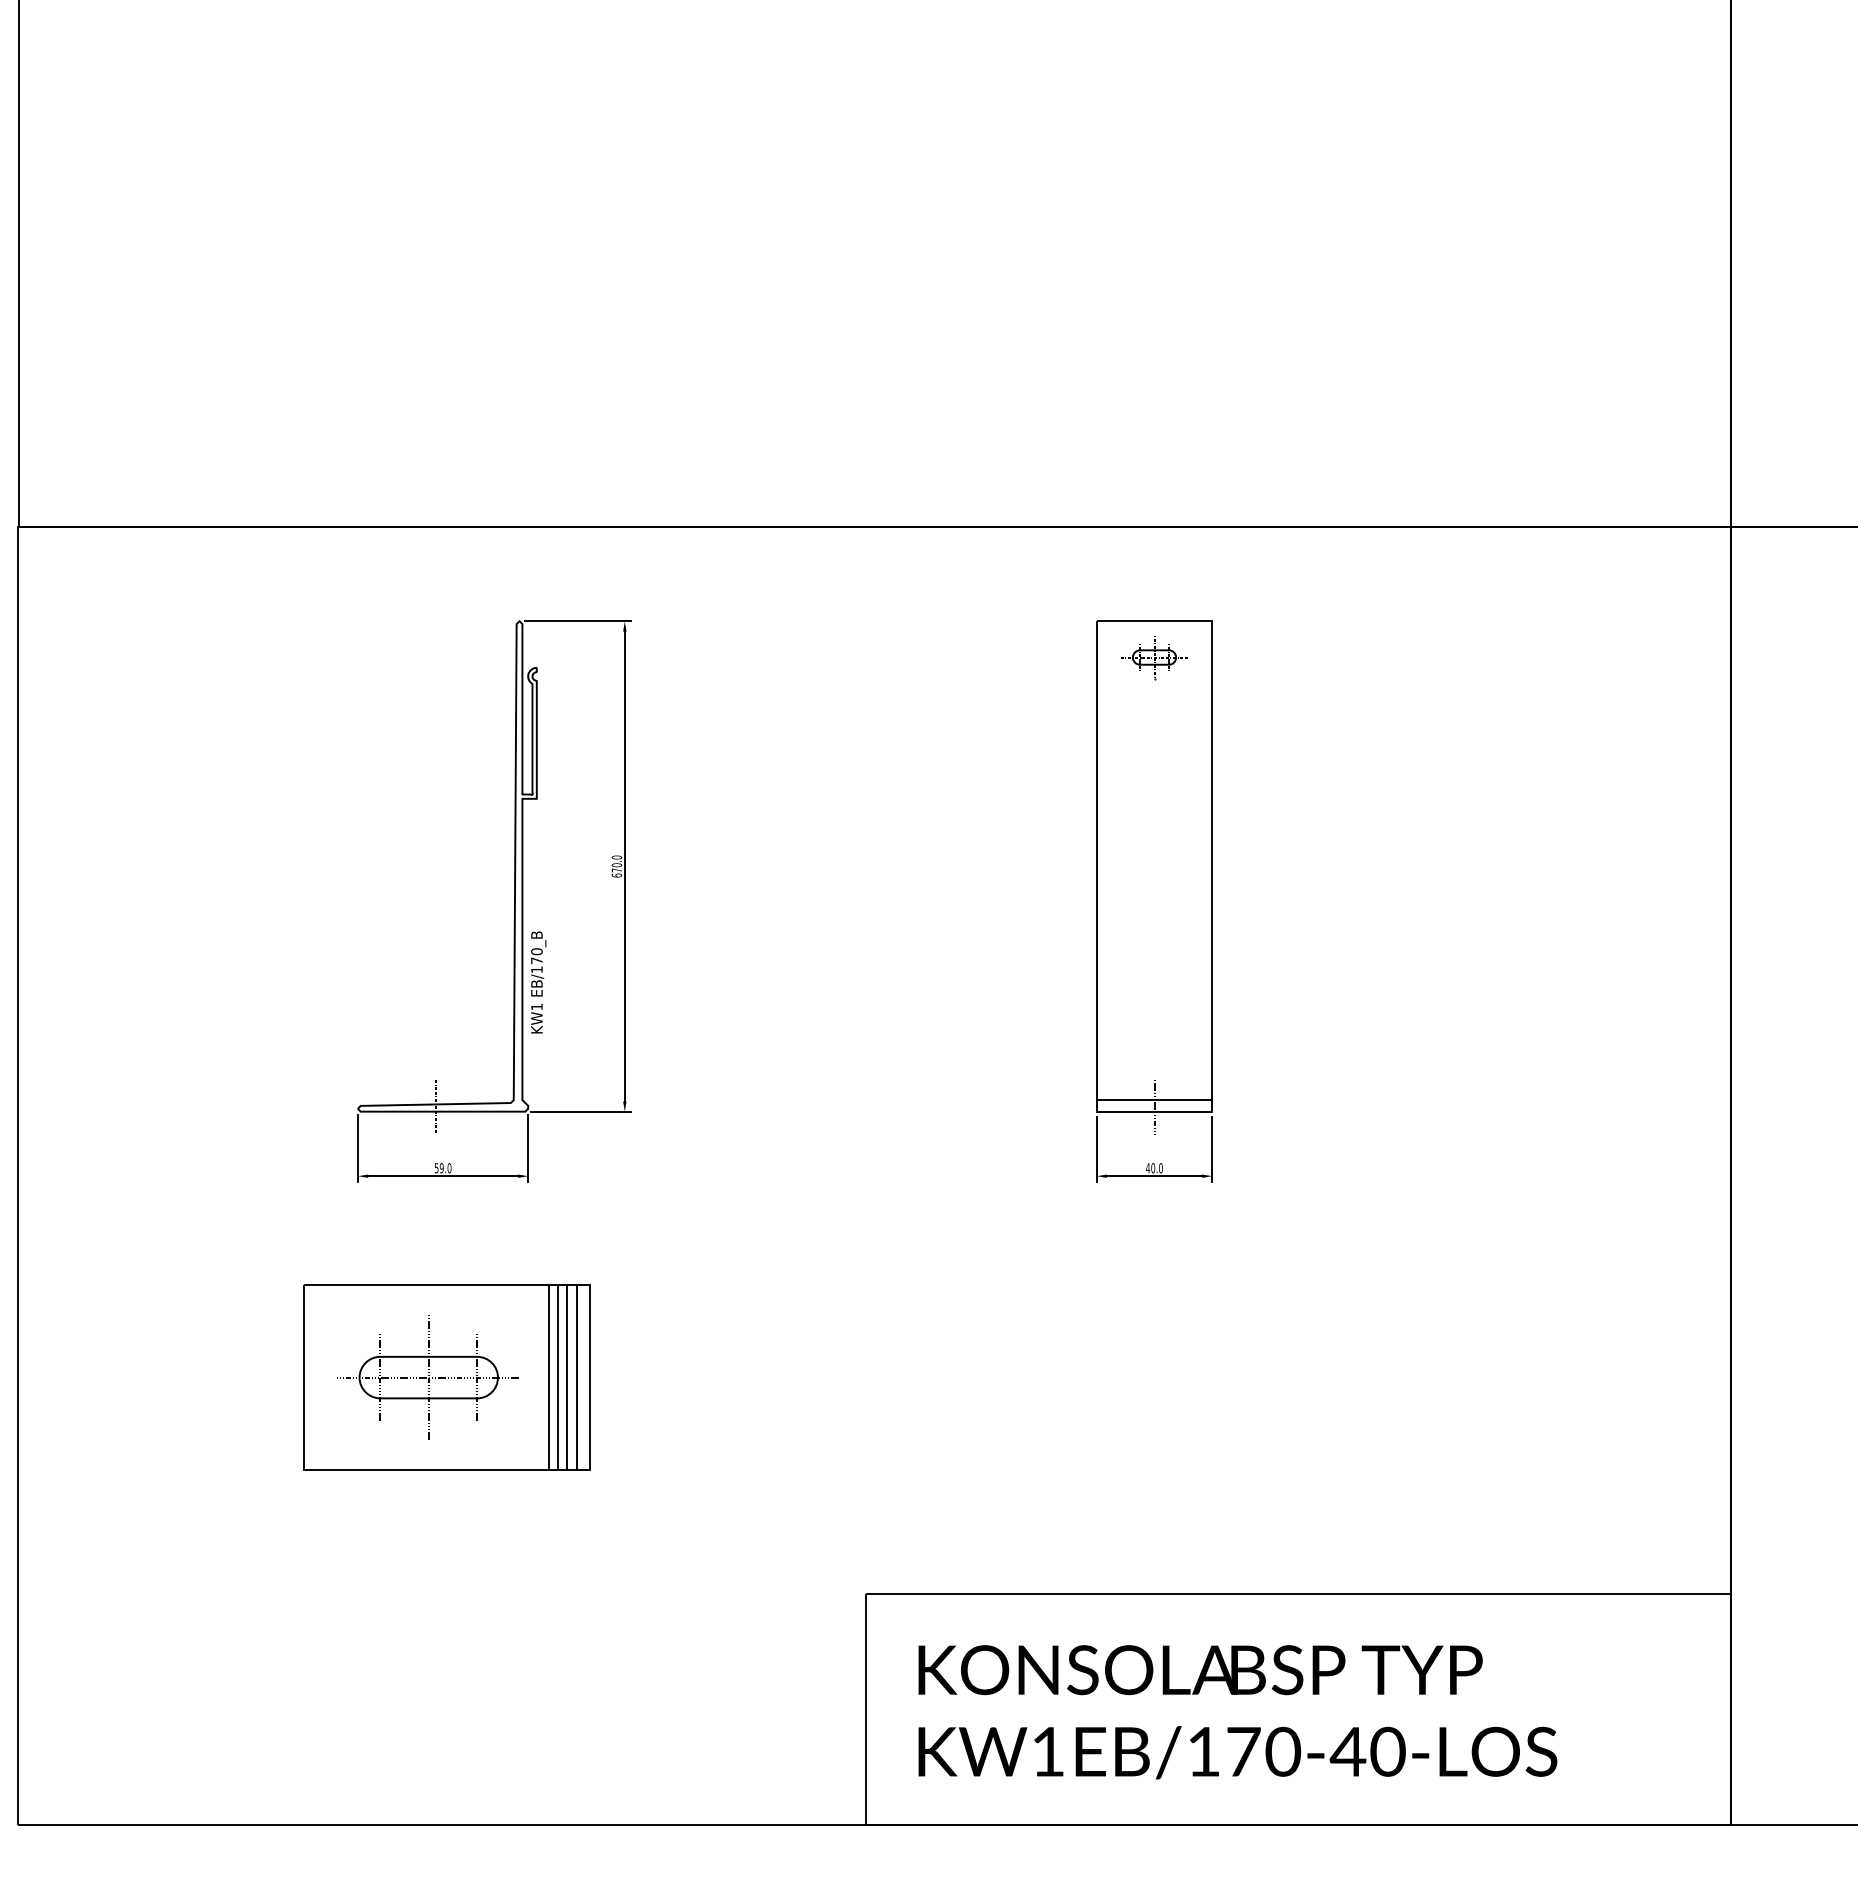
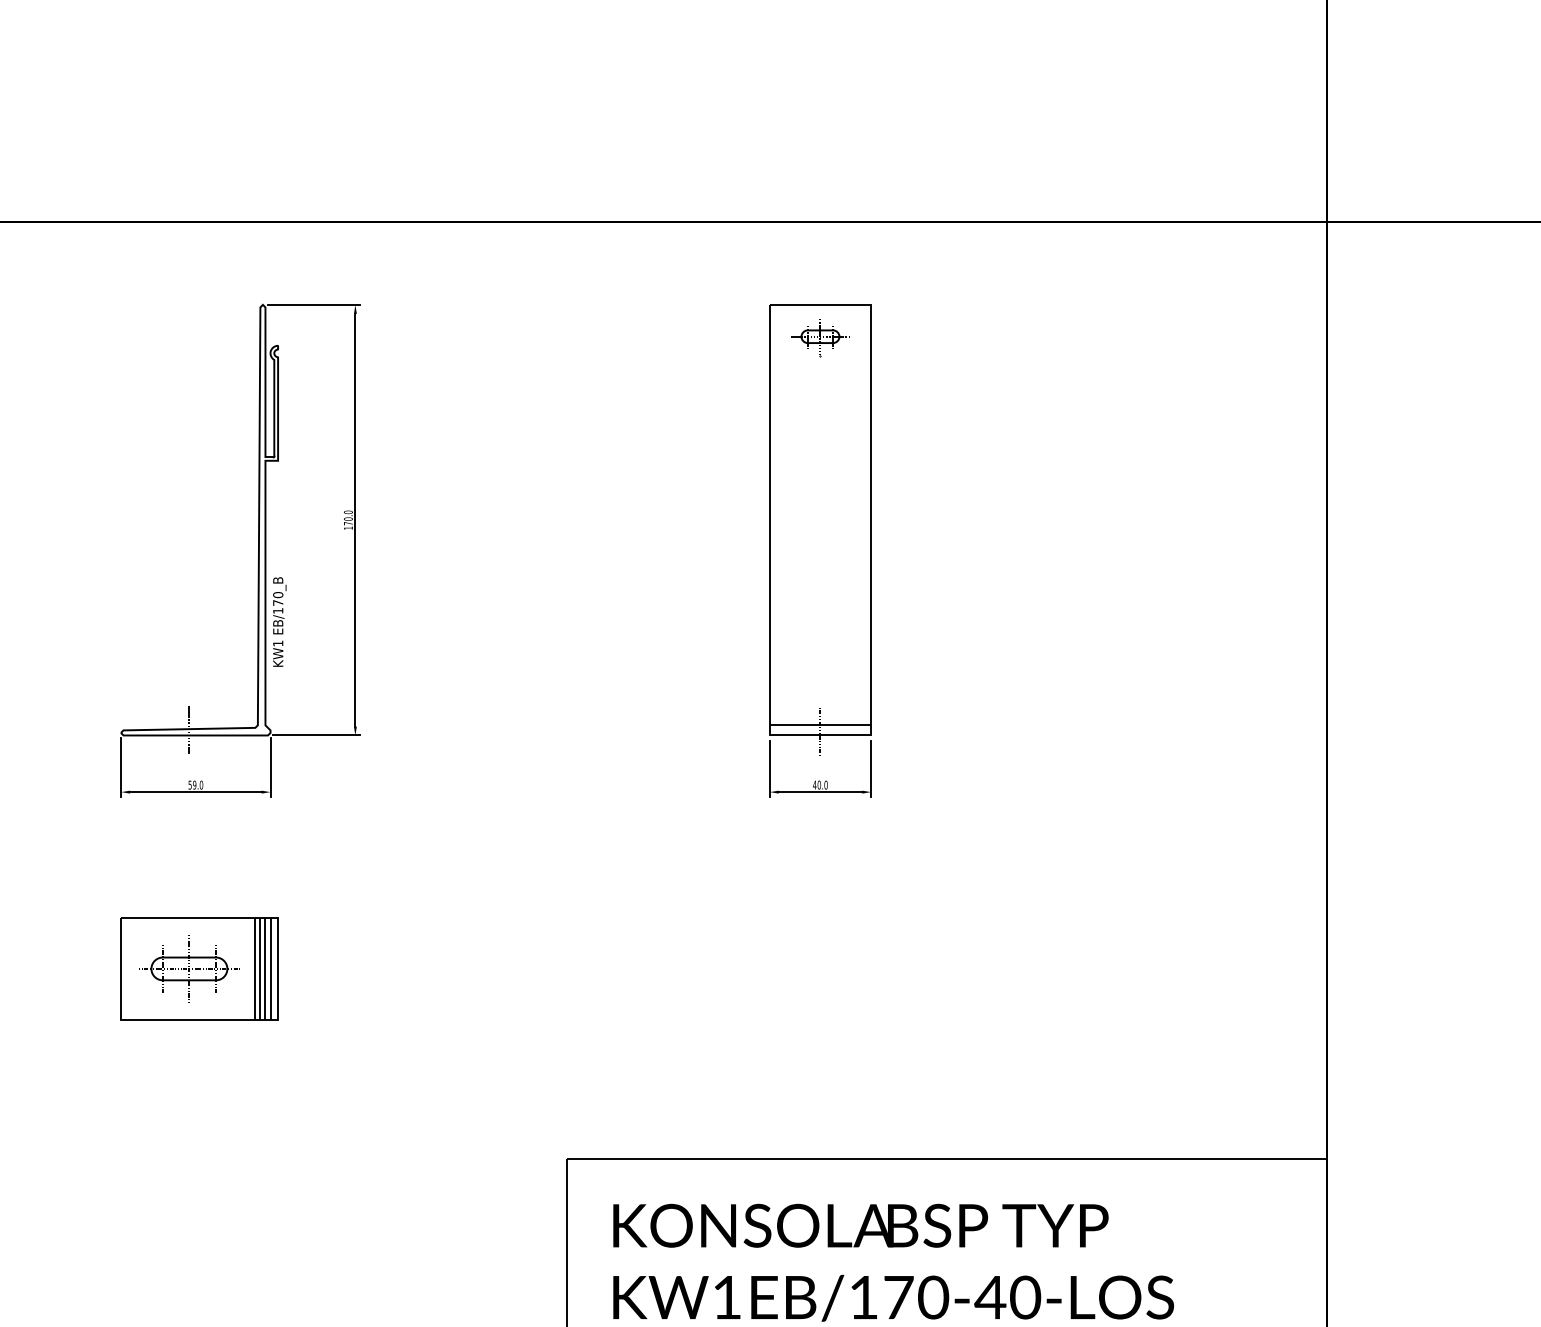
text: (616, 875) -> (348, 528), 670.0 -> 170.0
part: (447, 1377) -> (199, 968), size x0.62

